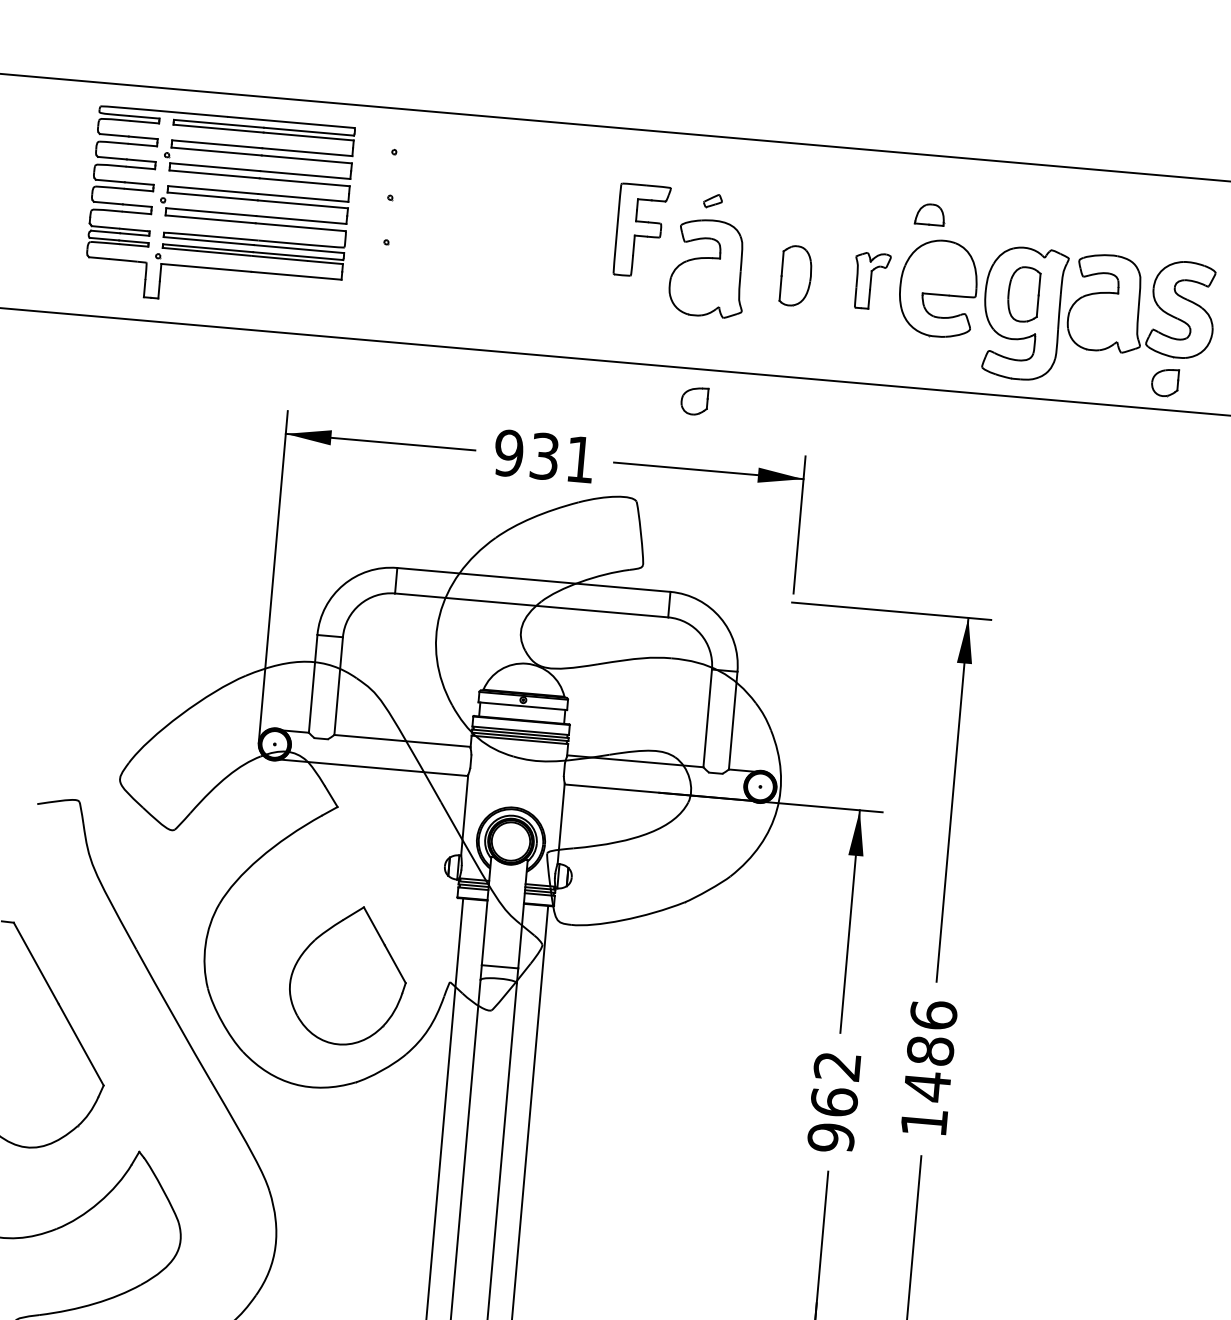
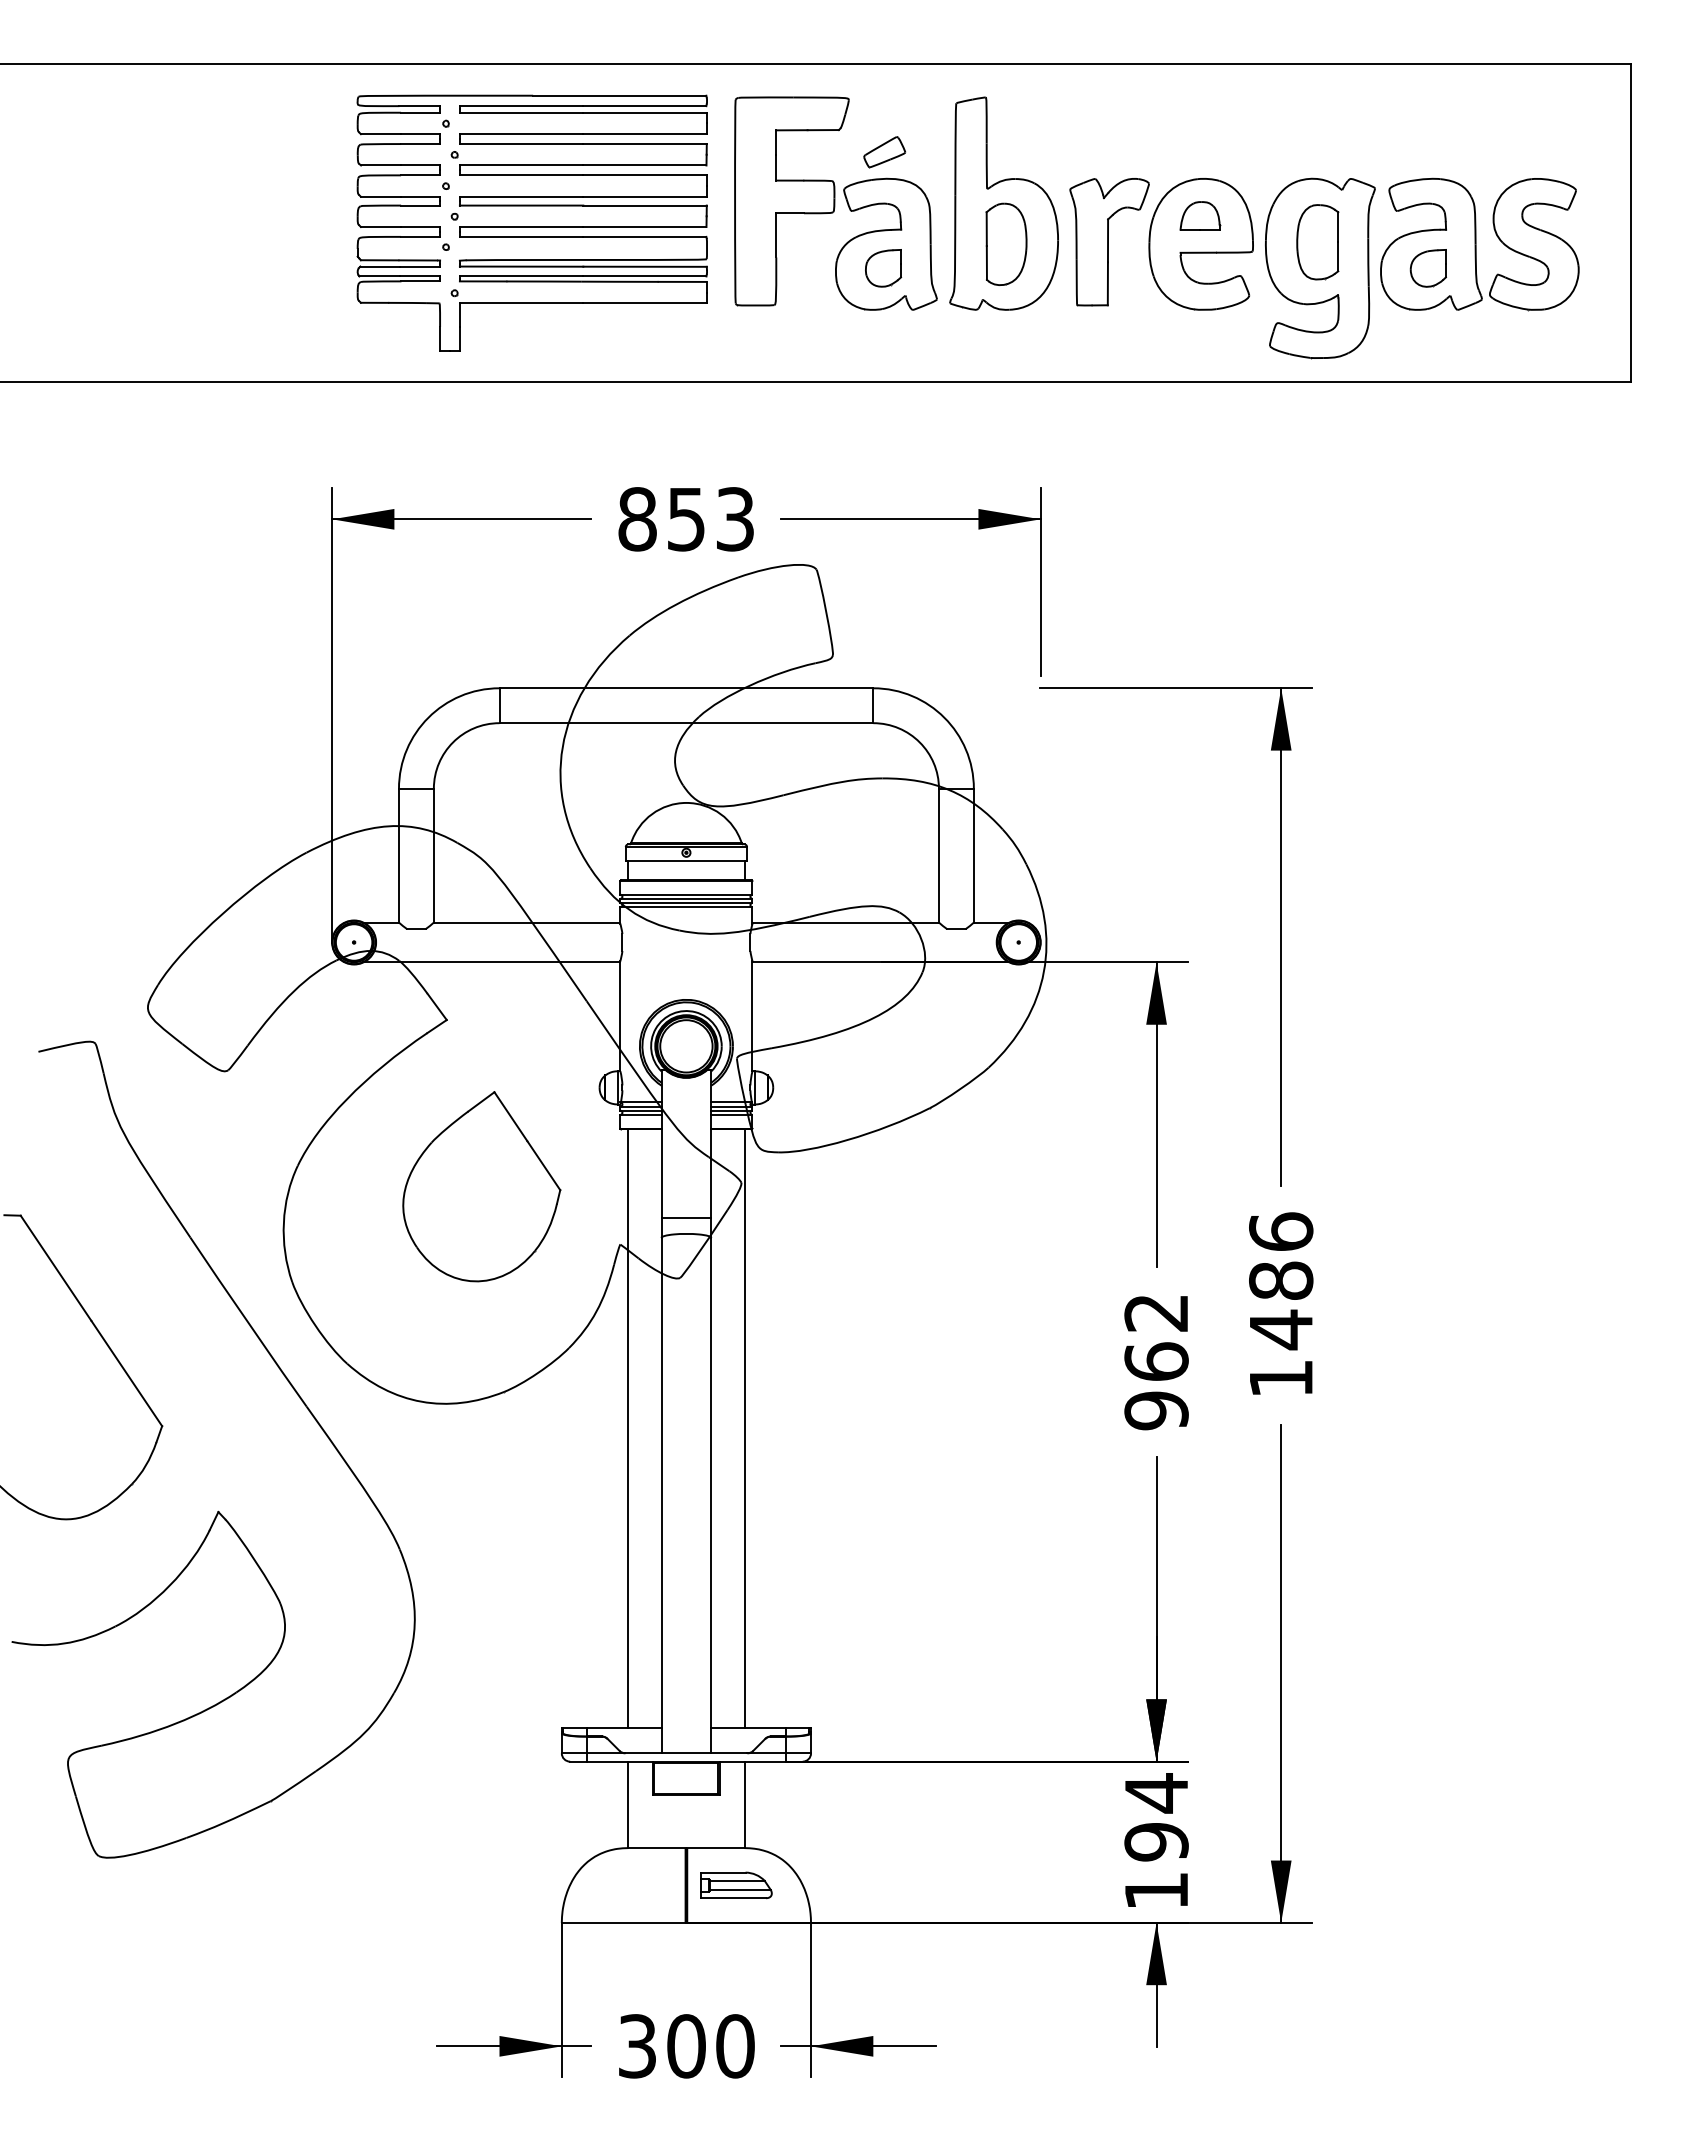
part: (712, 201) -> (884, 152), size x1.67
part: (218, 209) -> (531, 222), moved
part: (930, 214) -> (1200, 215), moved
part: (641, 231) -> (791, 201), size x1.67
part: (796, 246) -> (1003, 203), added
part: (871, 281) -> (1109, 242), size x1.67
part: (1164, 382) -> (1427, 268), moved
part: (694, 401) -> (883, 268), moved
text: (544, 456) -> (685, 519), 931 -> 853
part: (348, 975) -> (481, 1186), moved

